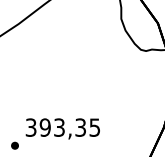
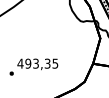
text: (31, 127) -> (20, 63), 393,35 -> 493,35

